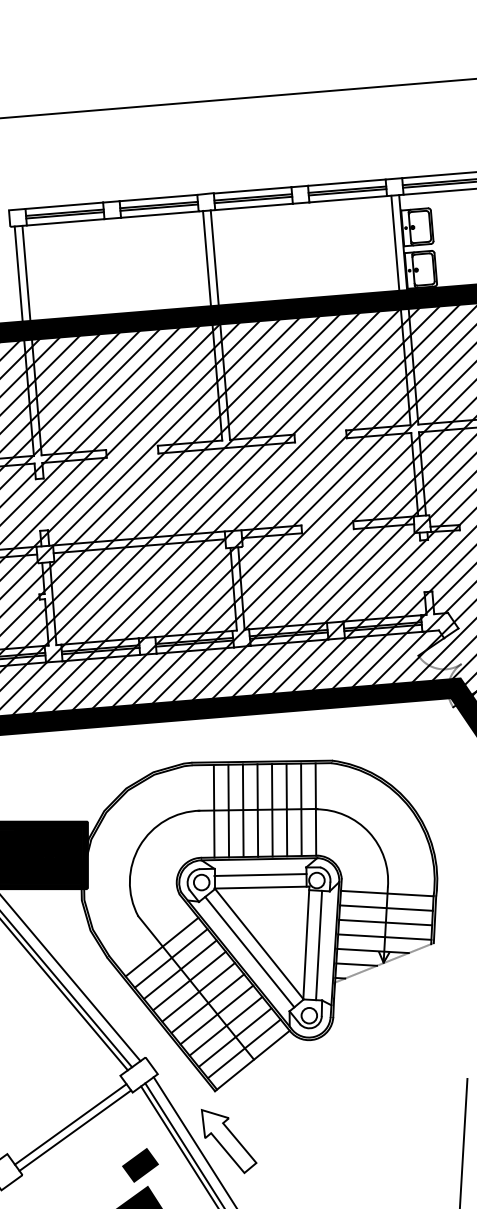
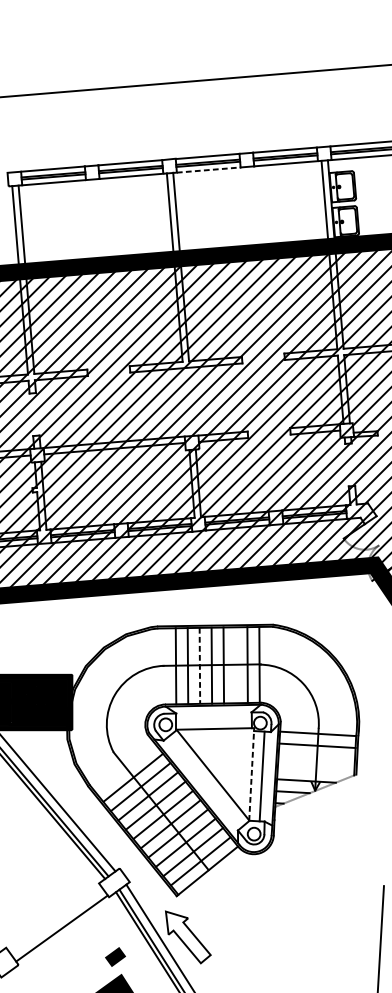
line: (254, 206) -> (209, 169), solid -> dashed
line: (286, 809) -> (235, 664), removed
line: (243, 811) -> (200, 666), solid -> dashed
line: (260, 874) -> (214, 718), removed
line: (385, 922) -> (316, 757), removed
line: (384, 936) -> (315, 769), removed
line: (306, 942) -> (251, 774), solid -> dashed
line: (249, 951) -> (205, 781), removed
line: (70, 1124) -> (58, 923), removed
part: (140, 1165) -> (115, 957), size x0.7

